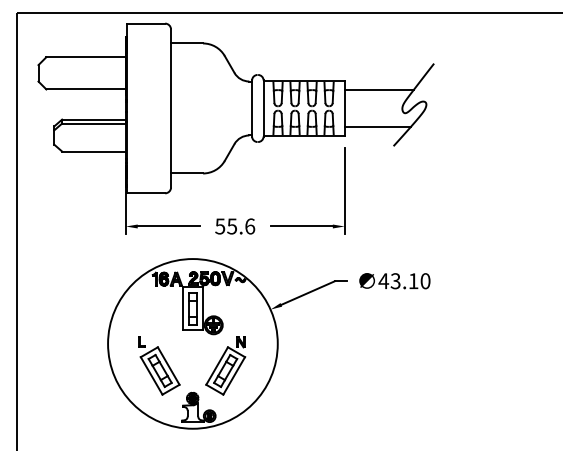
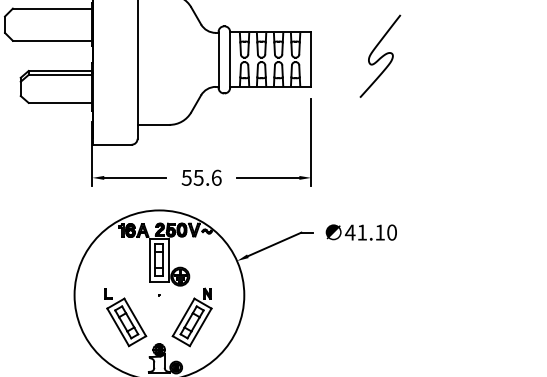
line: (378, 89) -> (345, 40), removed
line: (377, 126) -> (344, 77), removed
text: (395, 281) -> (362, 232), 43.10 -> 41.10

